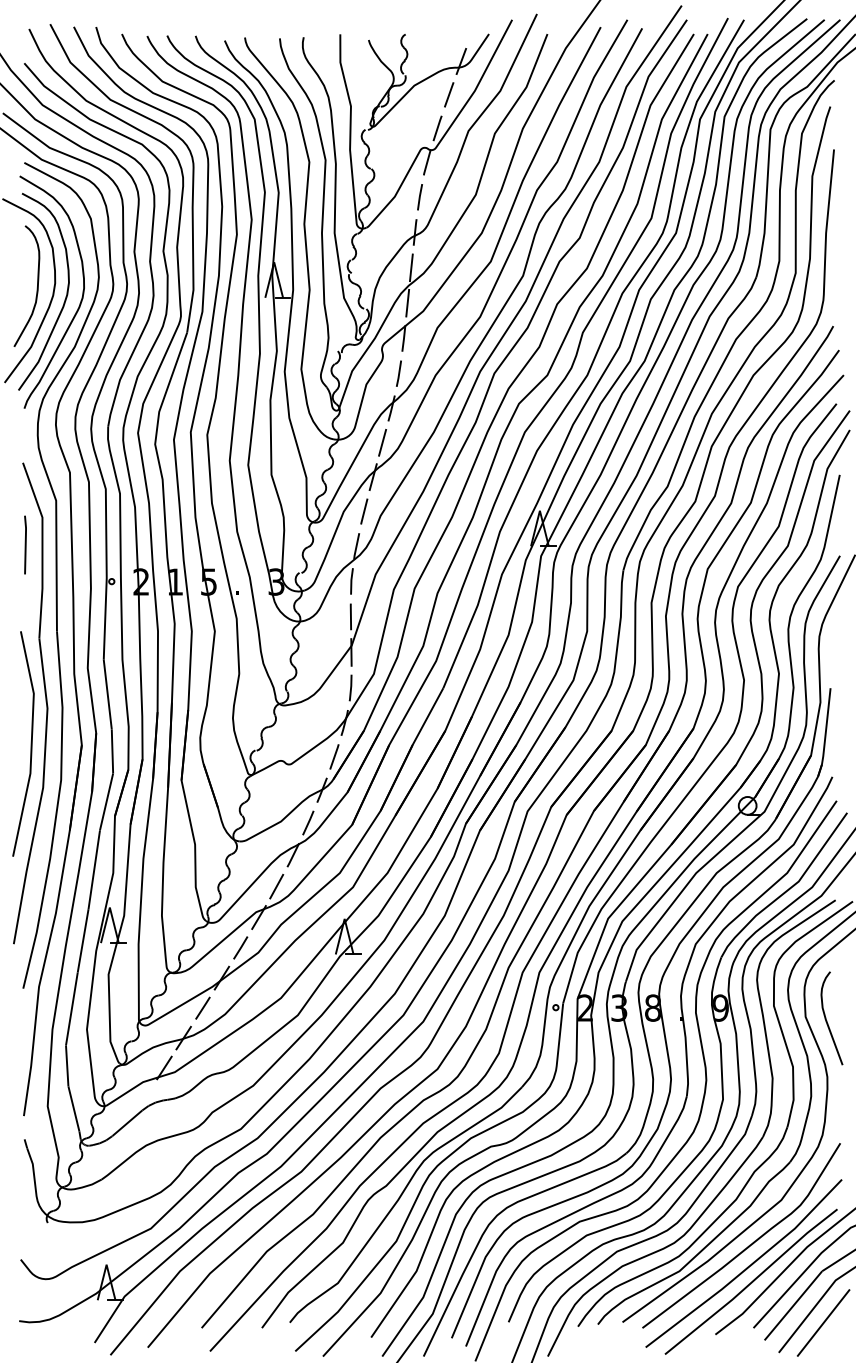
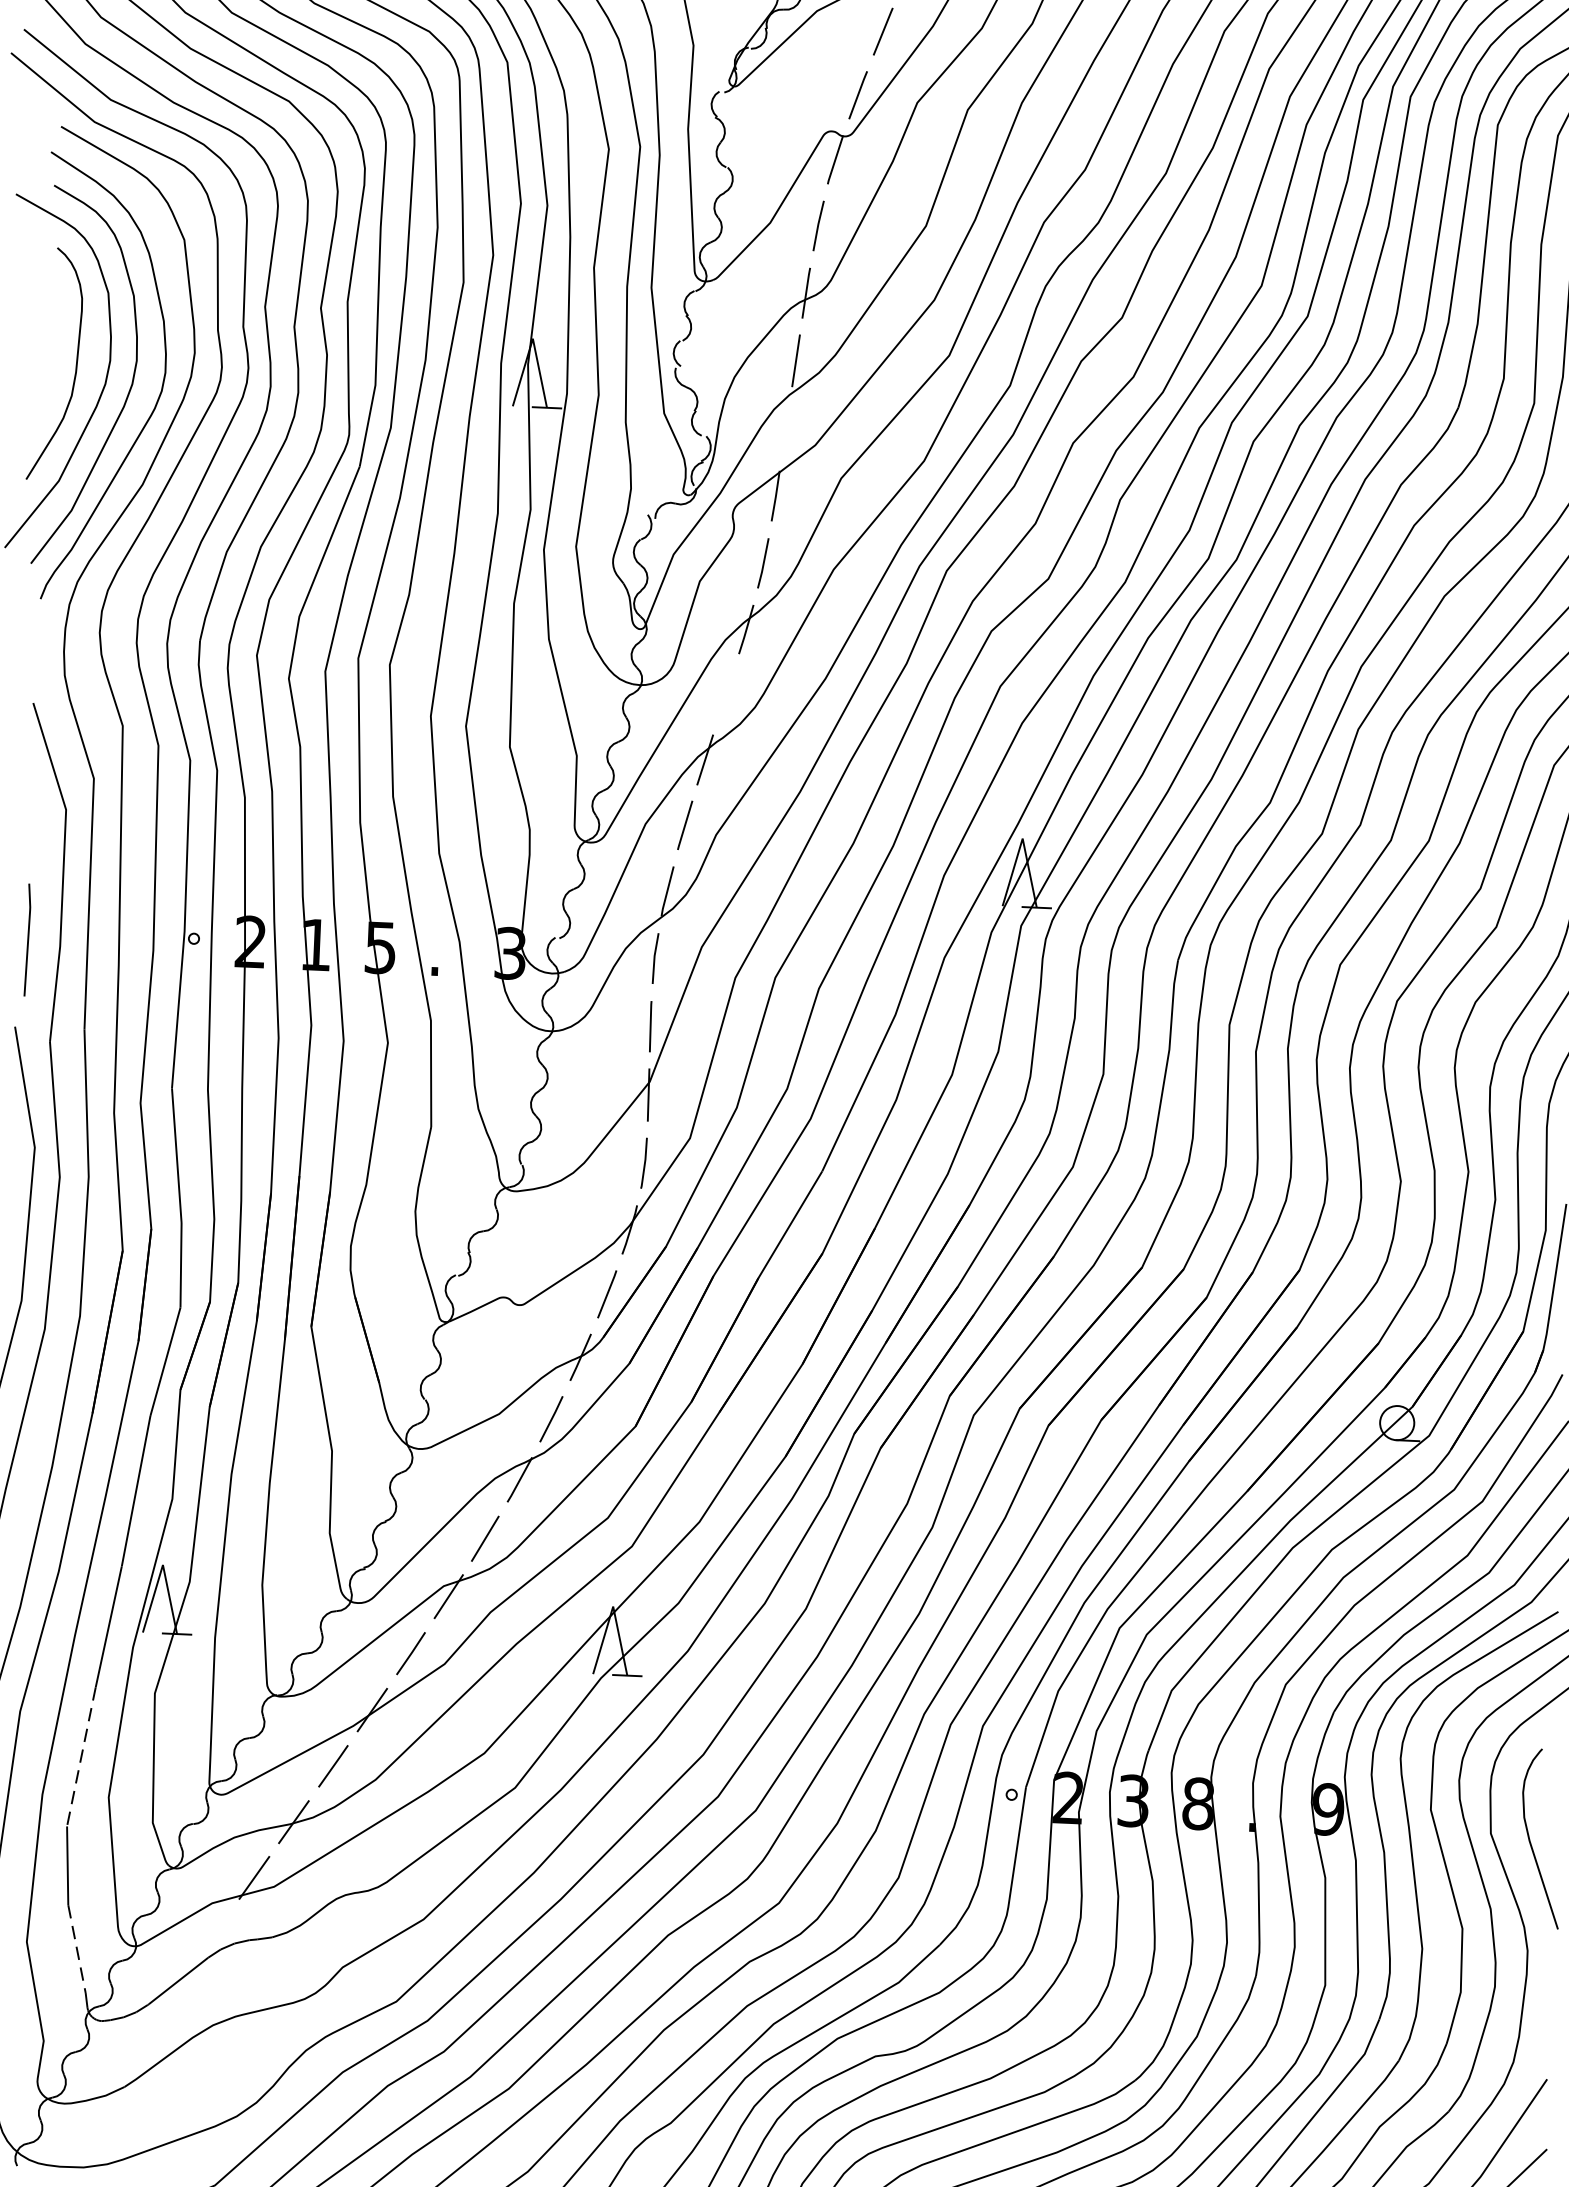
line: (407, 302) -> (785, 427), removed
line: (382, 442) -> (725, 694), removed
line: (25, 544) -> (27, 939), moved
line: (71, 1009) -> (80, 1757), solid -> dashed
line: (74, 1109) -> (78, 1950), solid -> dashed

